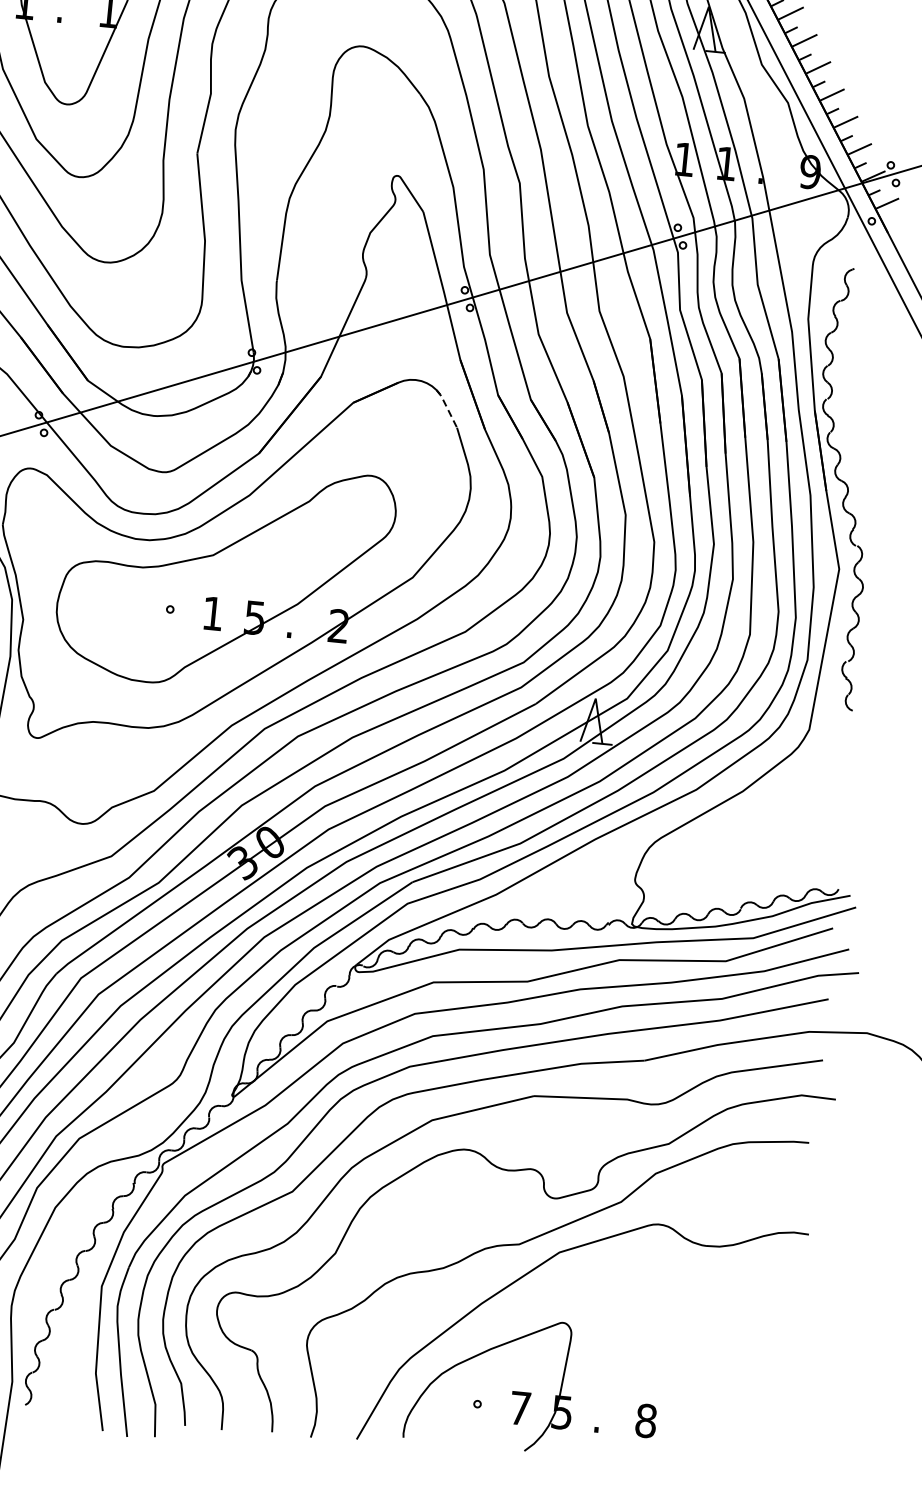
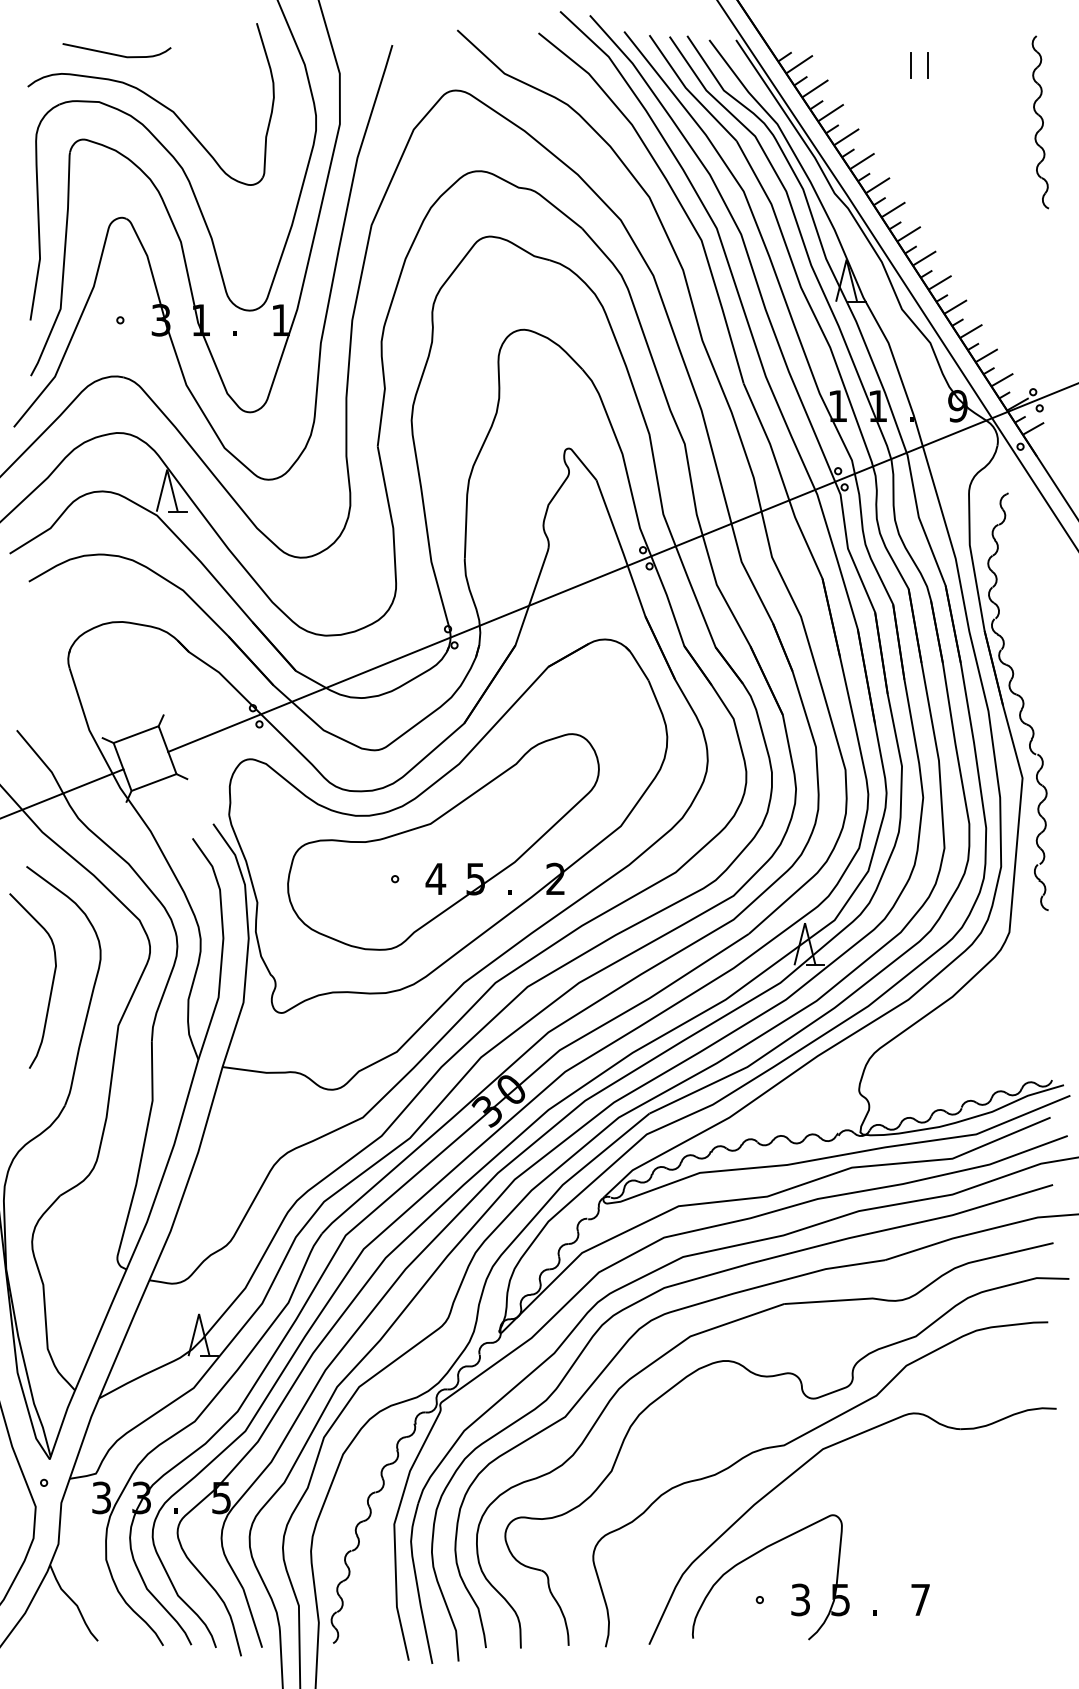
line: (446, 407) -> (636, 662), dashed -> solid
text: (212, 613) -> (435, 878), 1 -> 4
text: (520, 1407) -> (800, 1599), 7 -> 3
text: (646, 1420) -> (920, 1599), 8 -> 7

